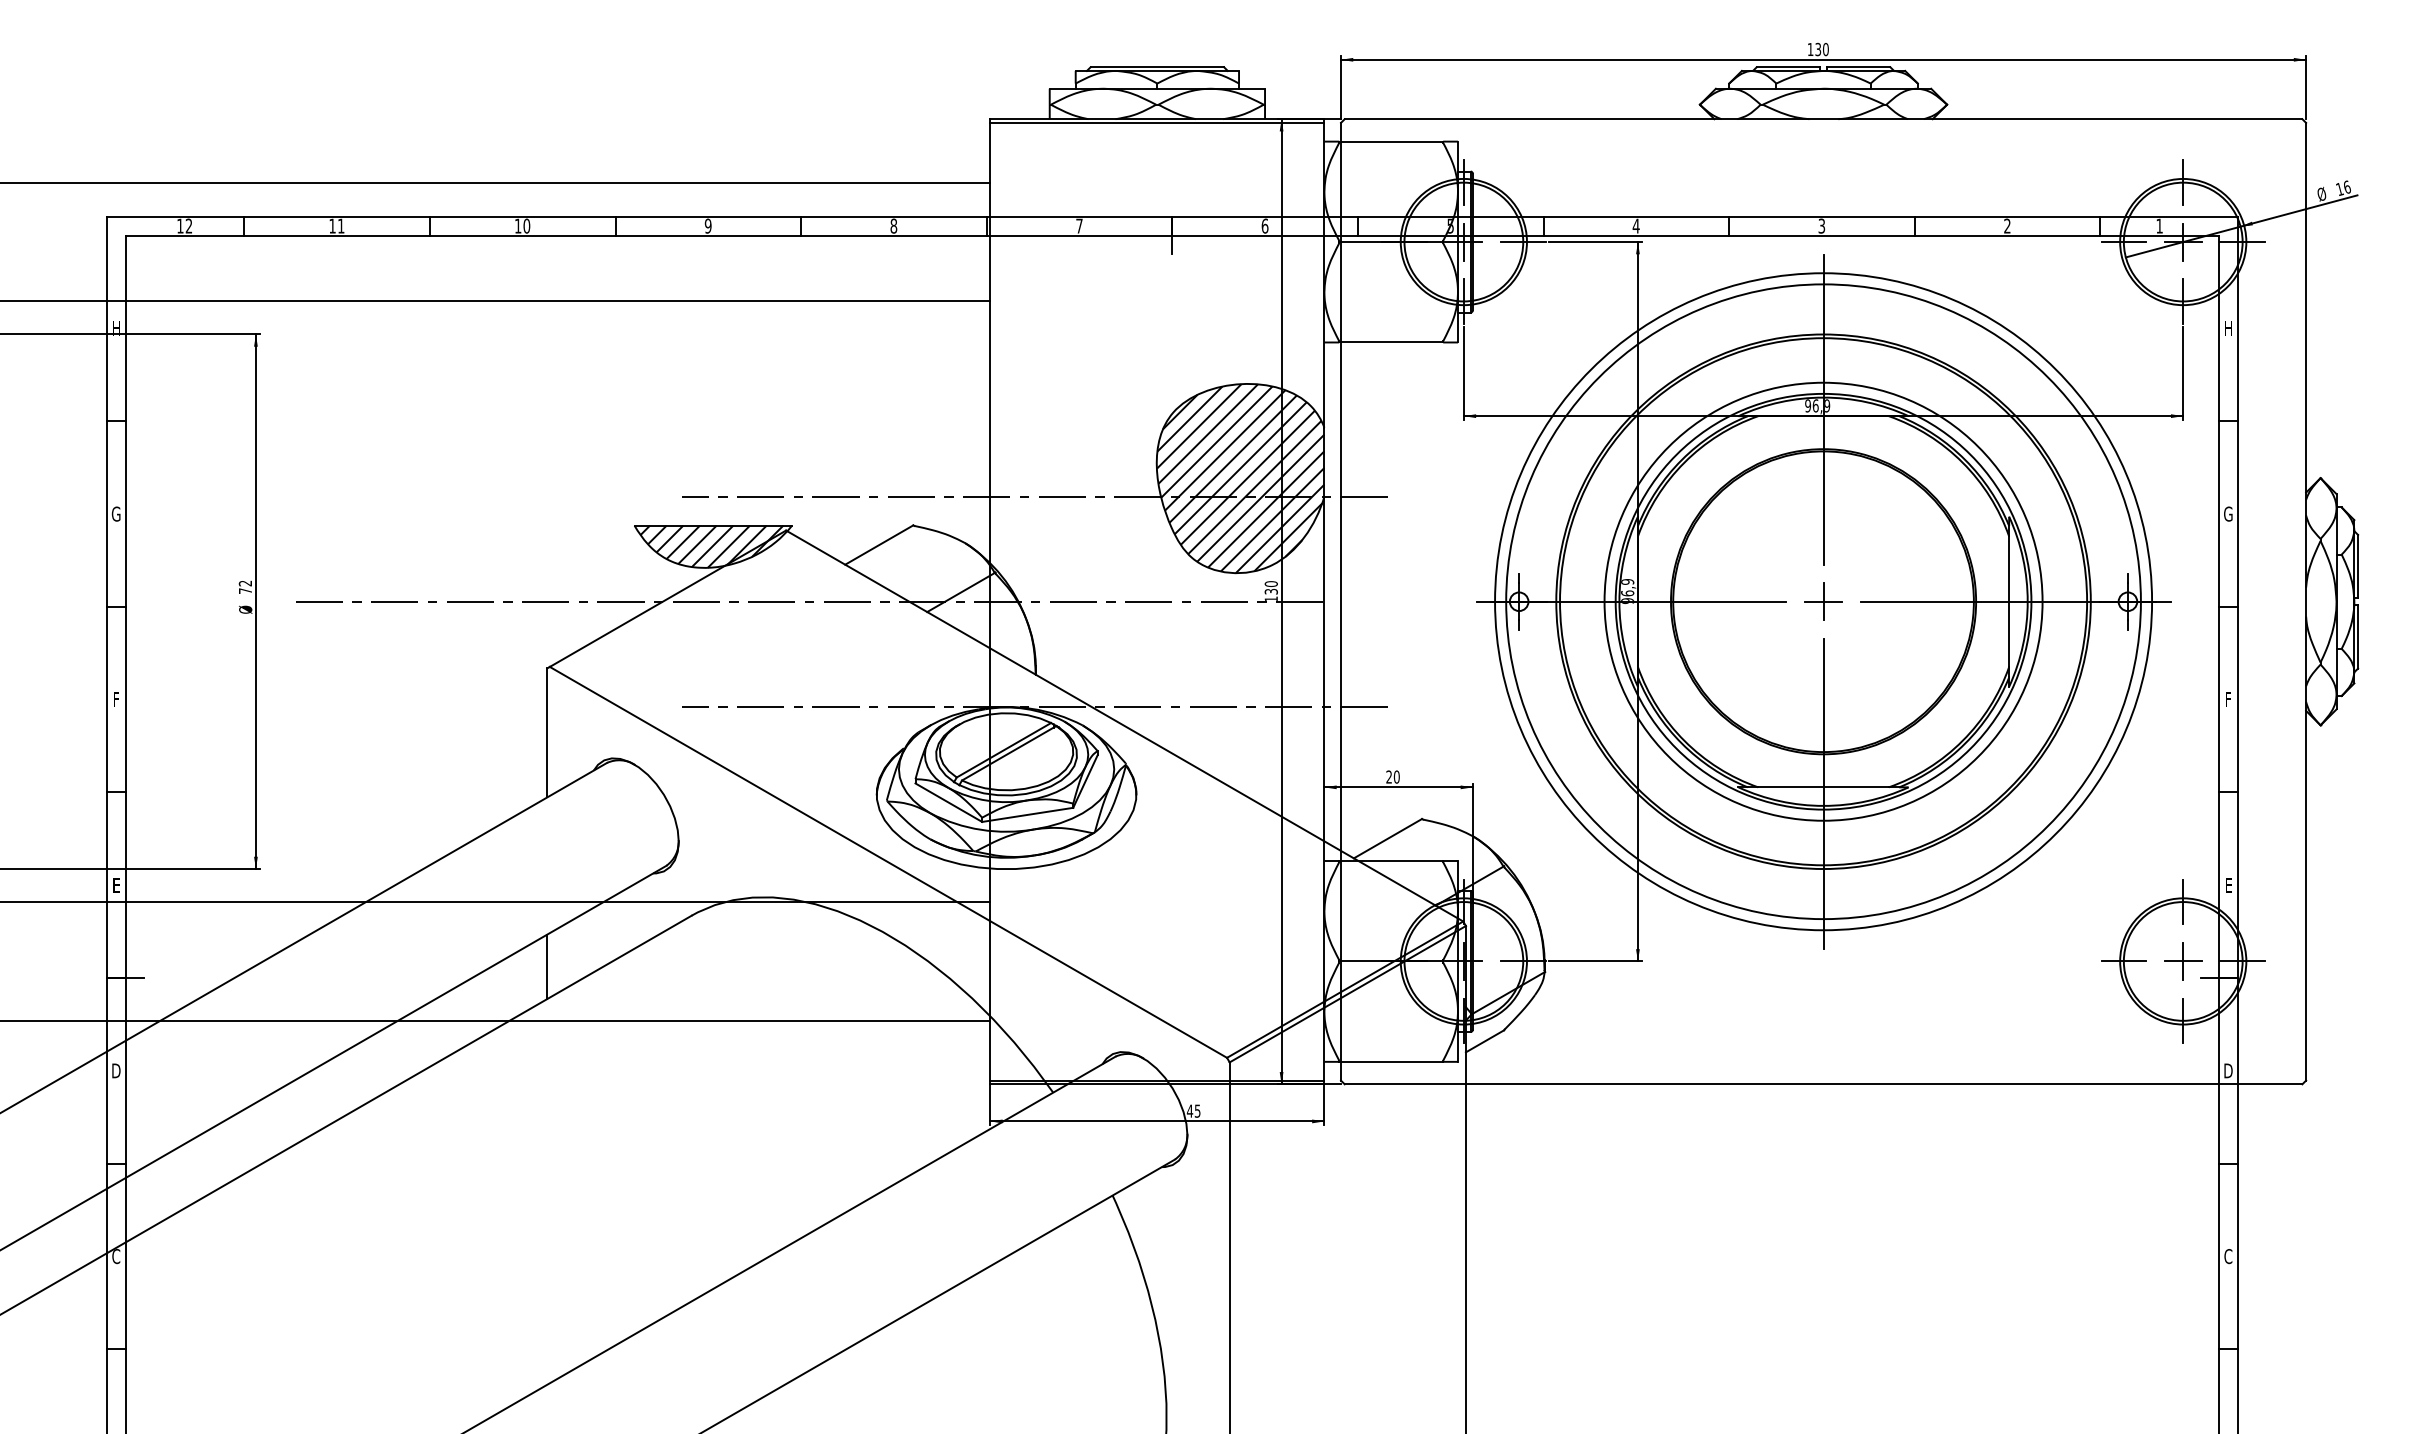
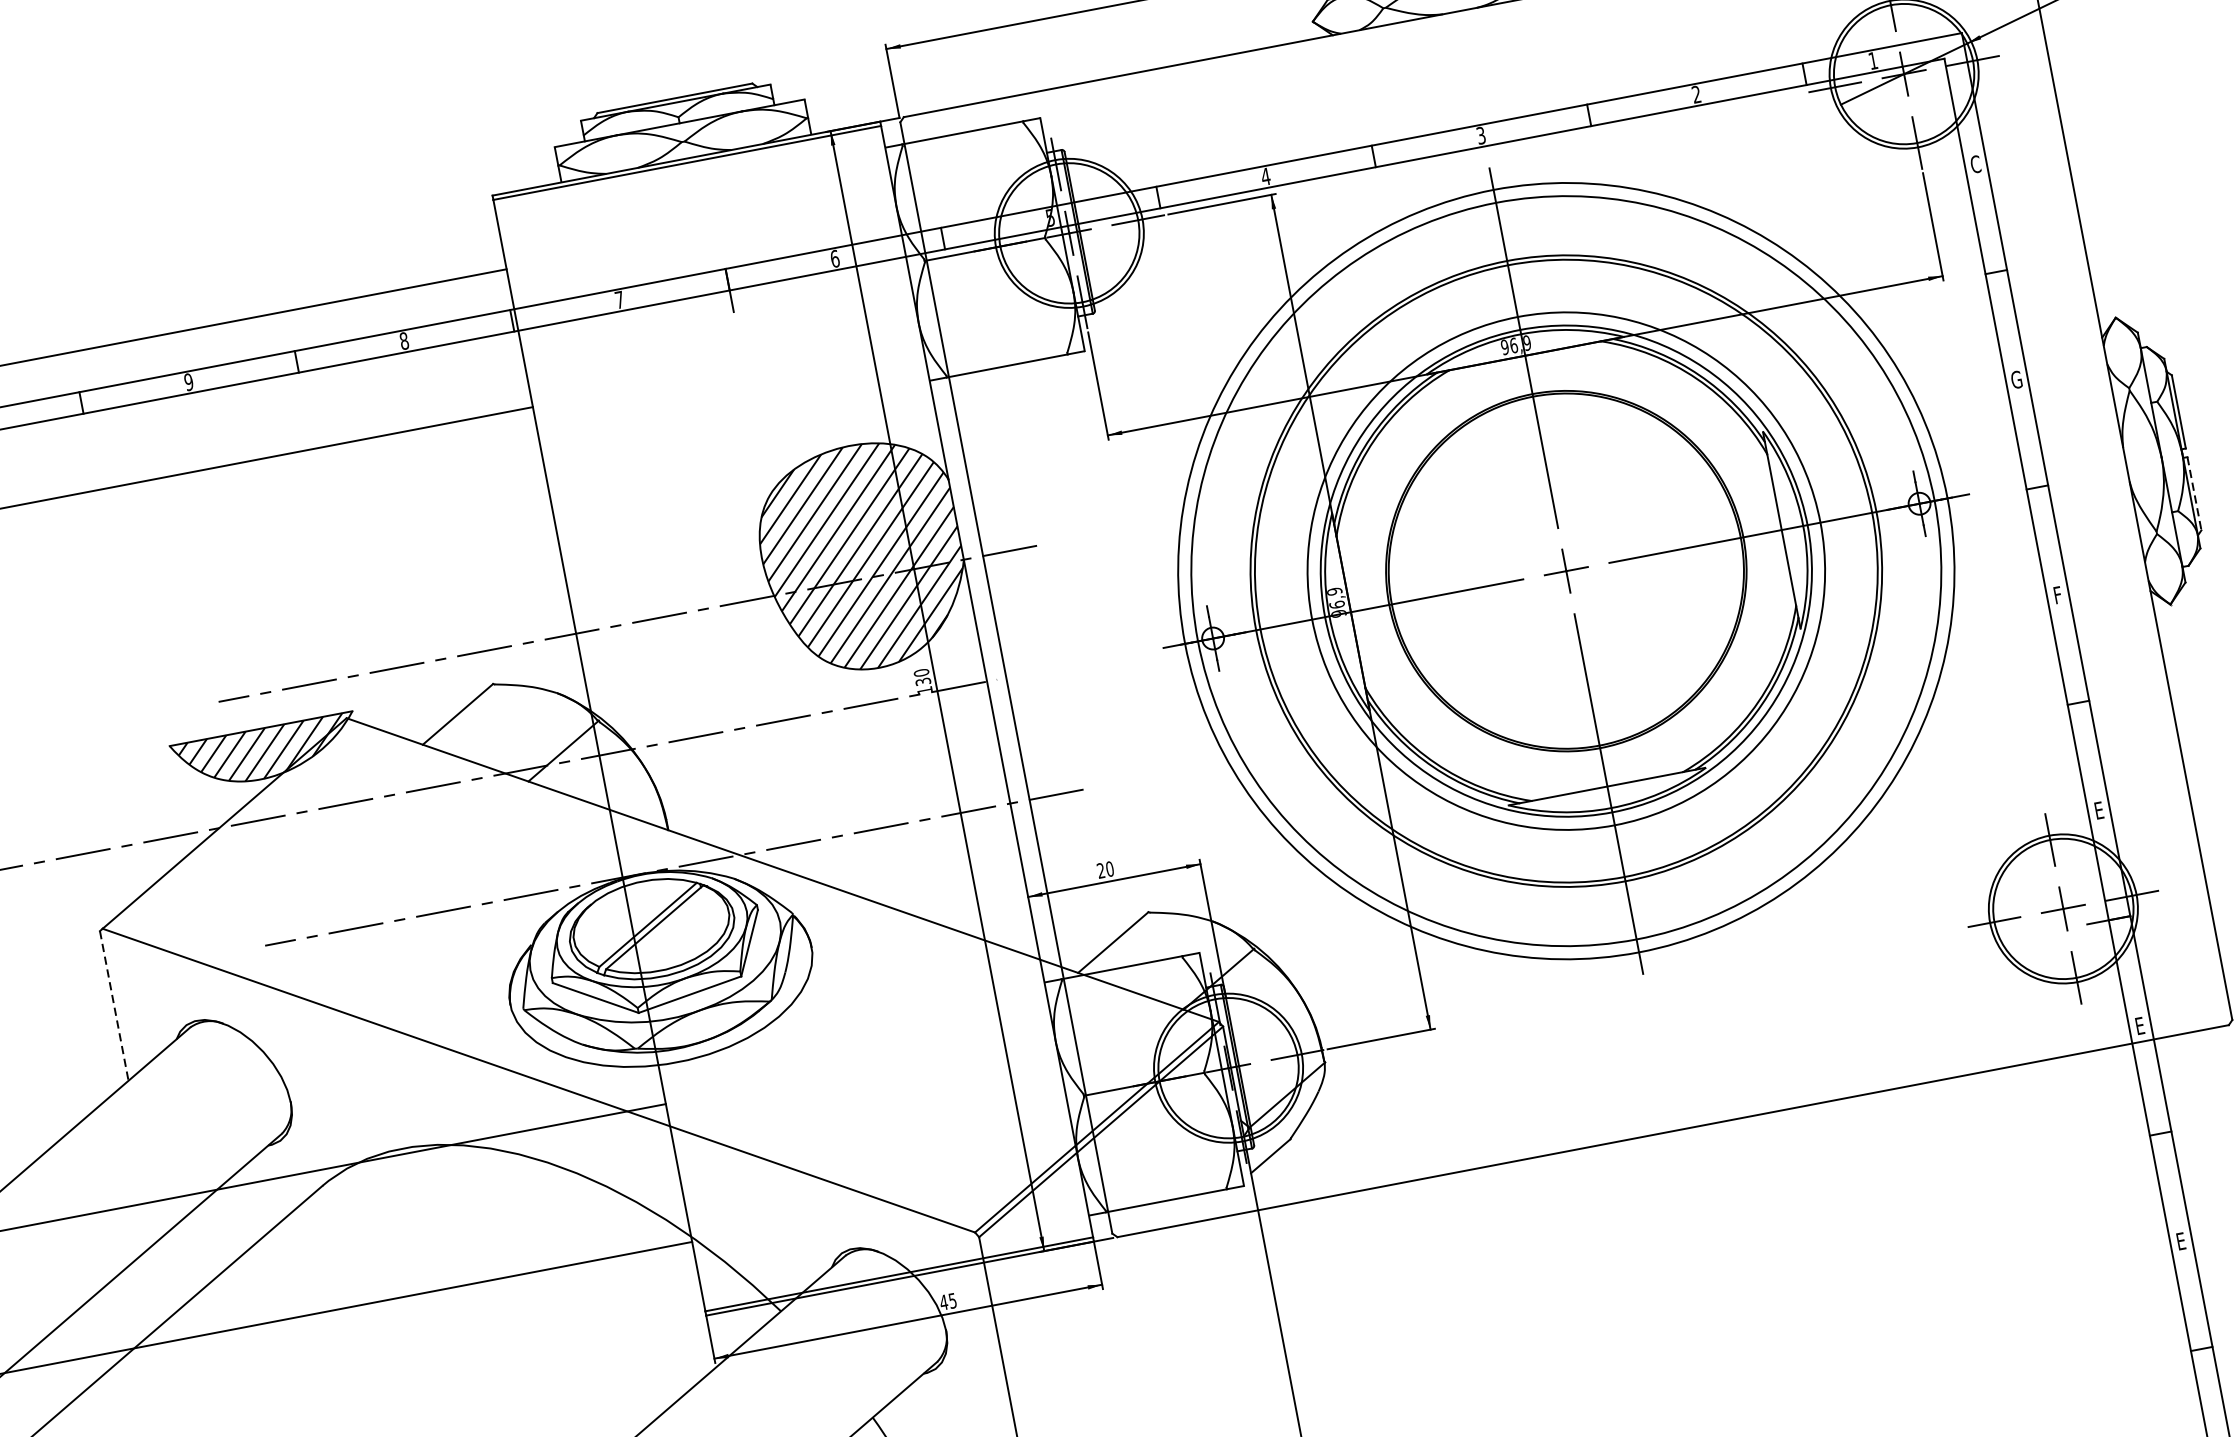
text: (2228, 328) -> (1975, 164), H -> C
line: (2358, 637) -> (2195, 494), solid -> dashed
line: (547, 732) -> (114, 1005), solid -> dashed
line: (547, 966) -> (166, 1276), removed
text: (2228, 1070) -> (2140, 1025), D -> E
text: (2228, 1256) -> (2181, 1241), C -> E

